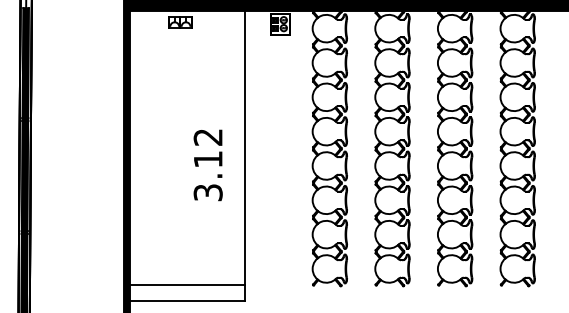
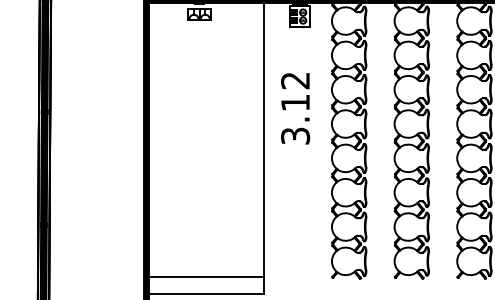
text: (207, 165) -> (294, 108), moved

